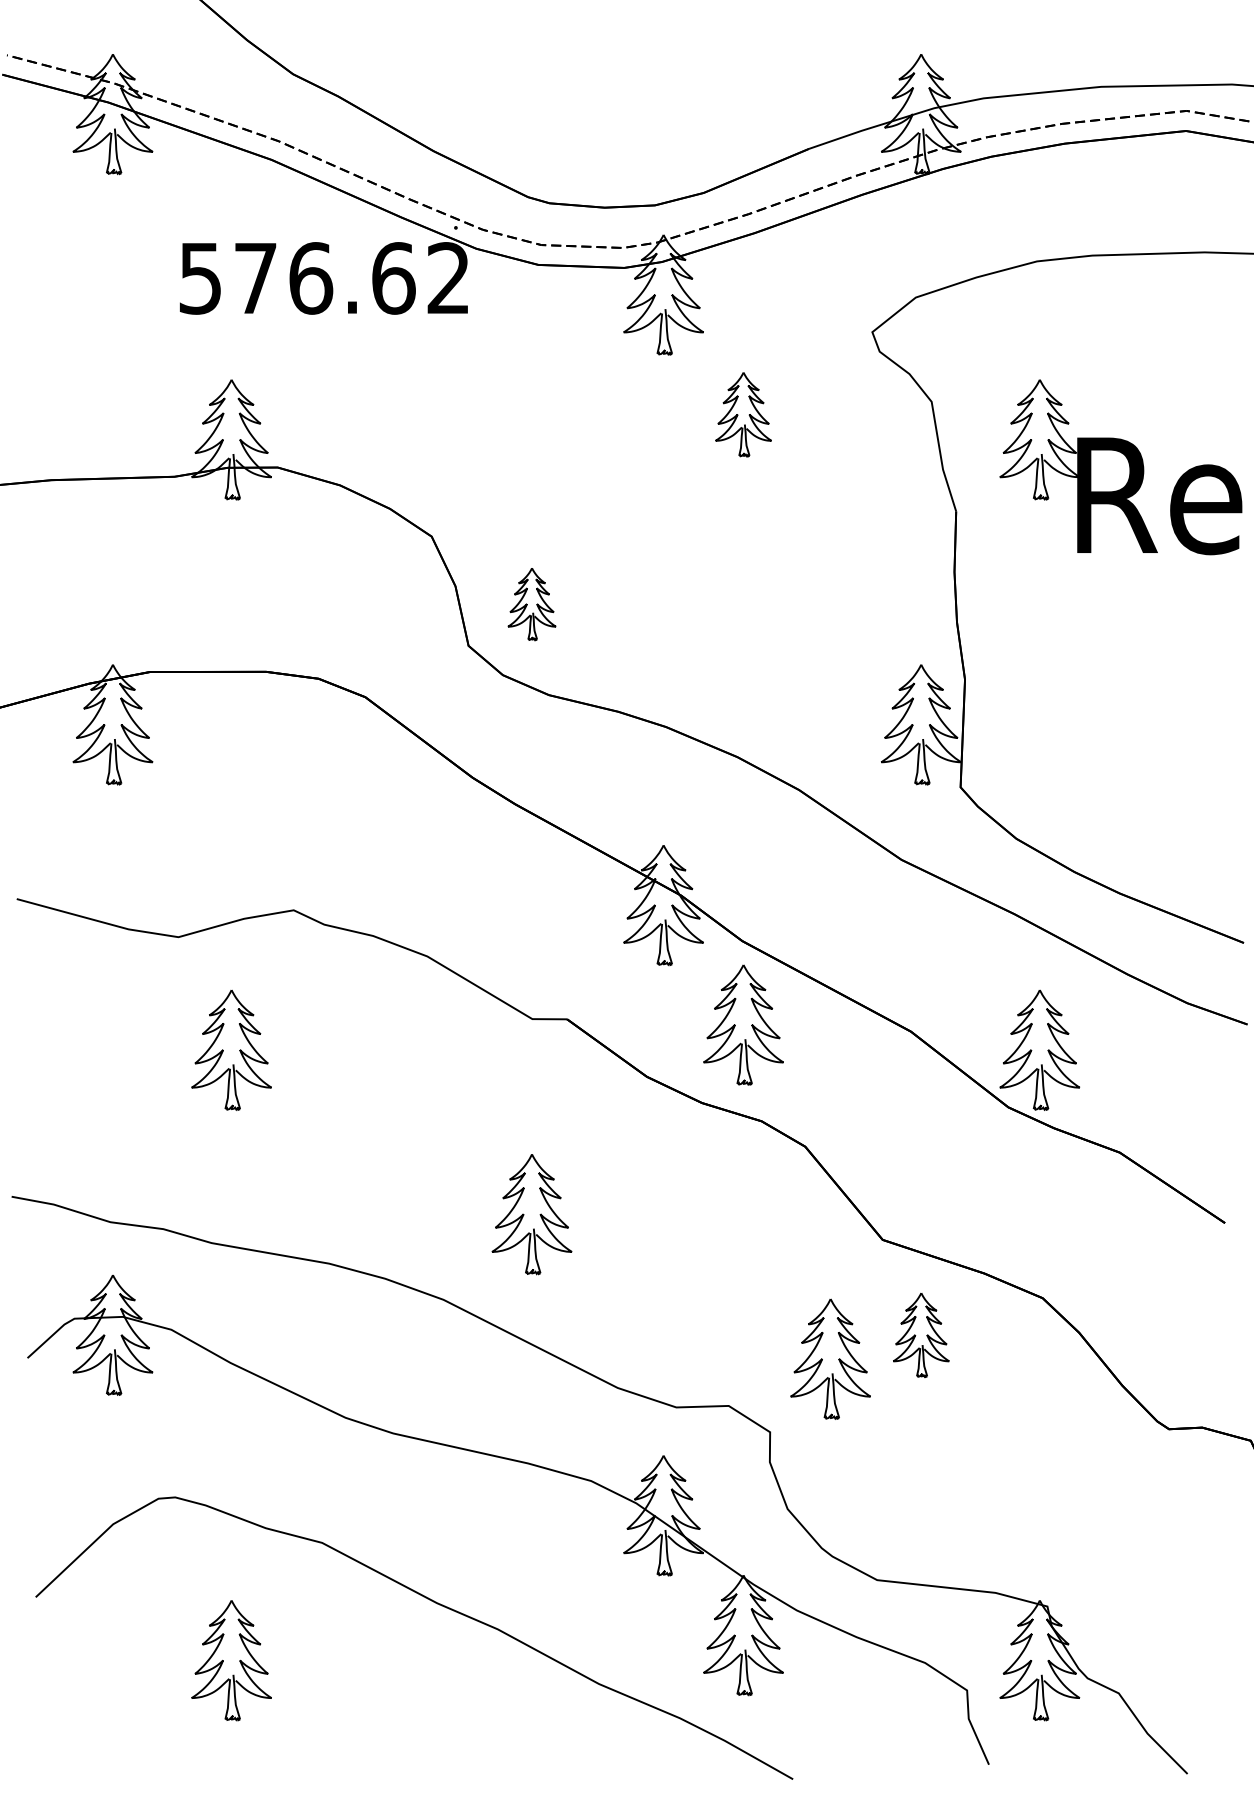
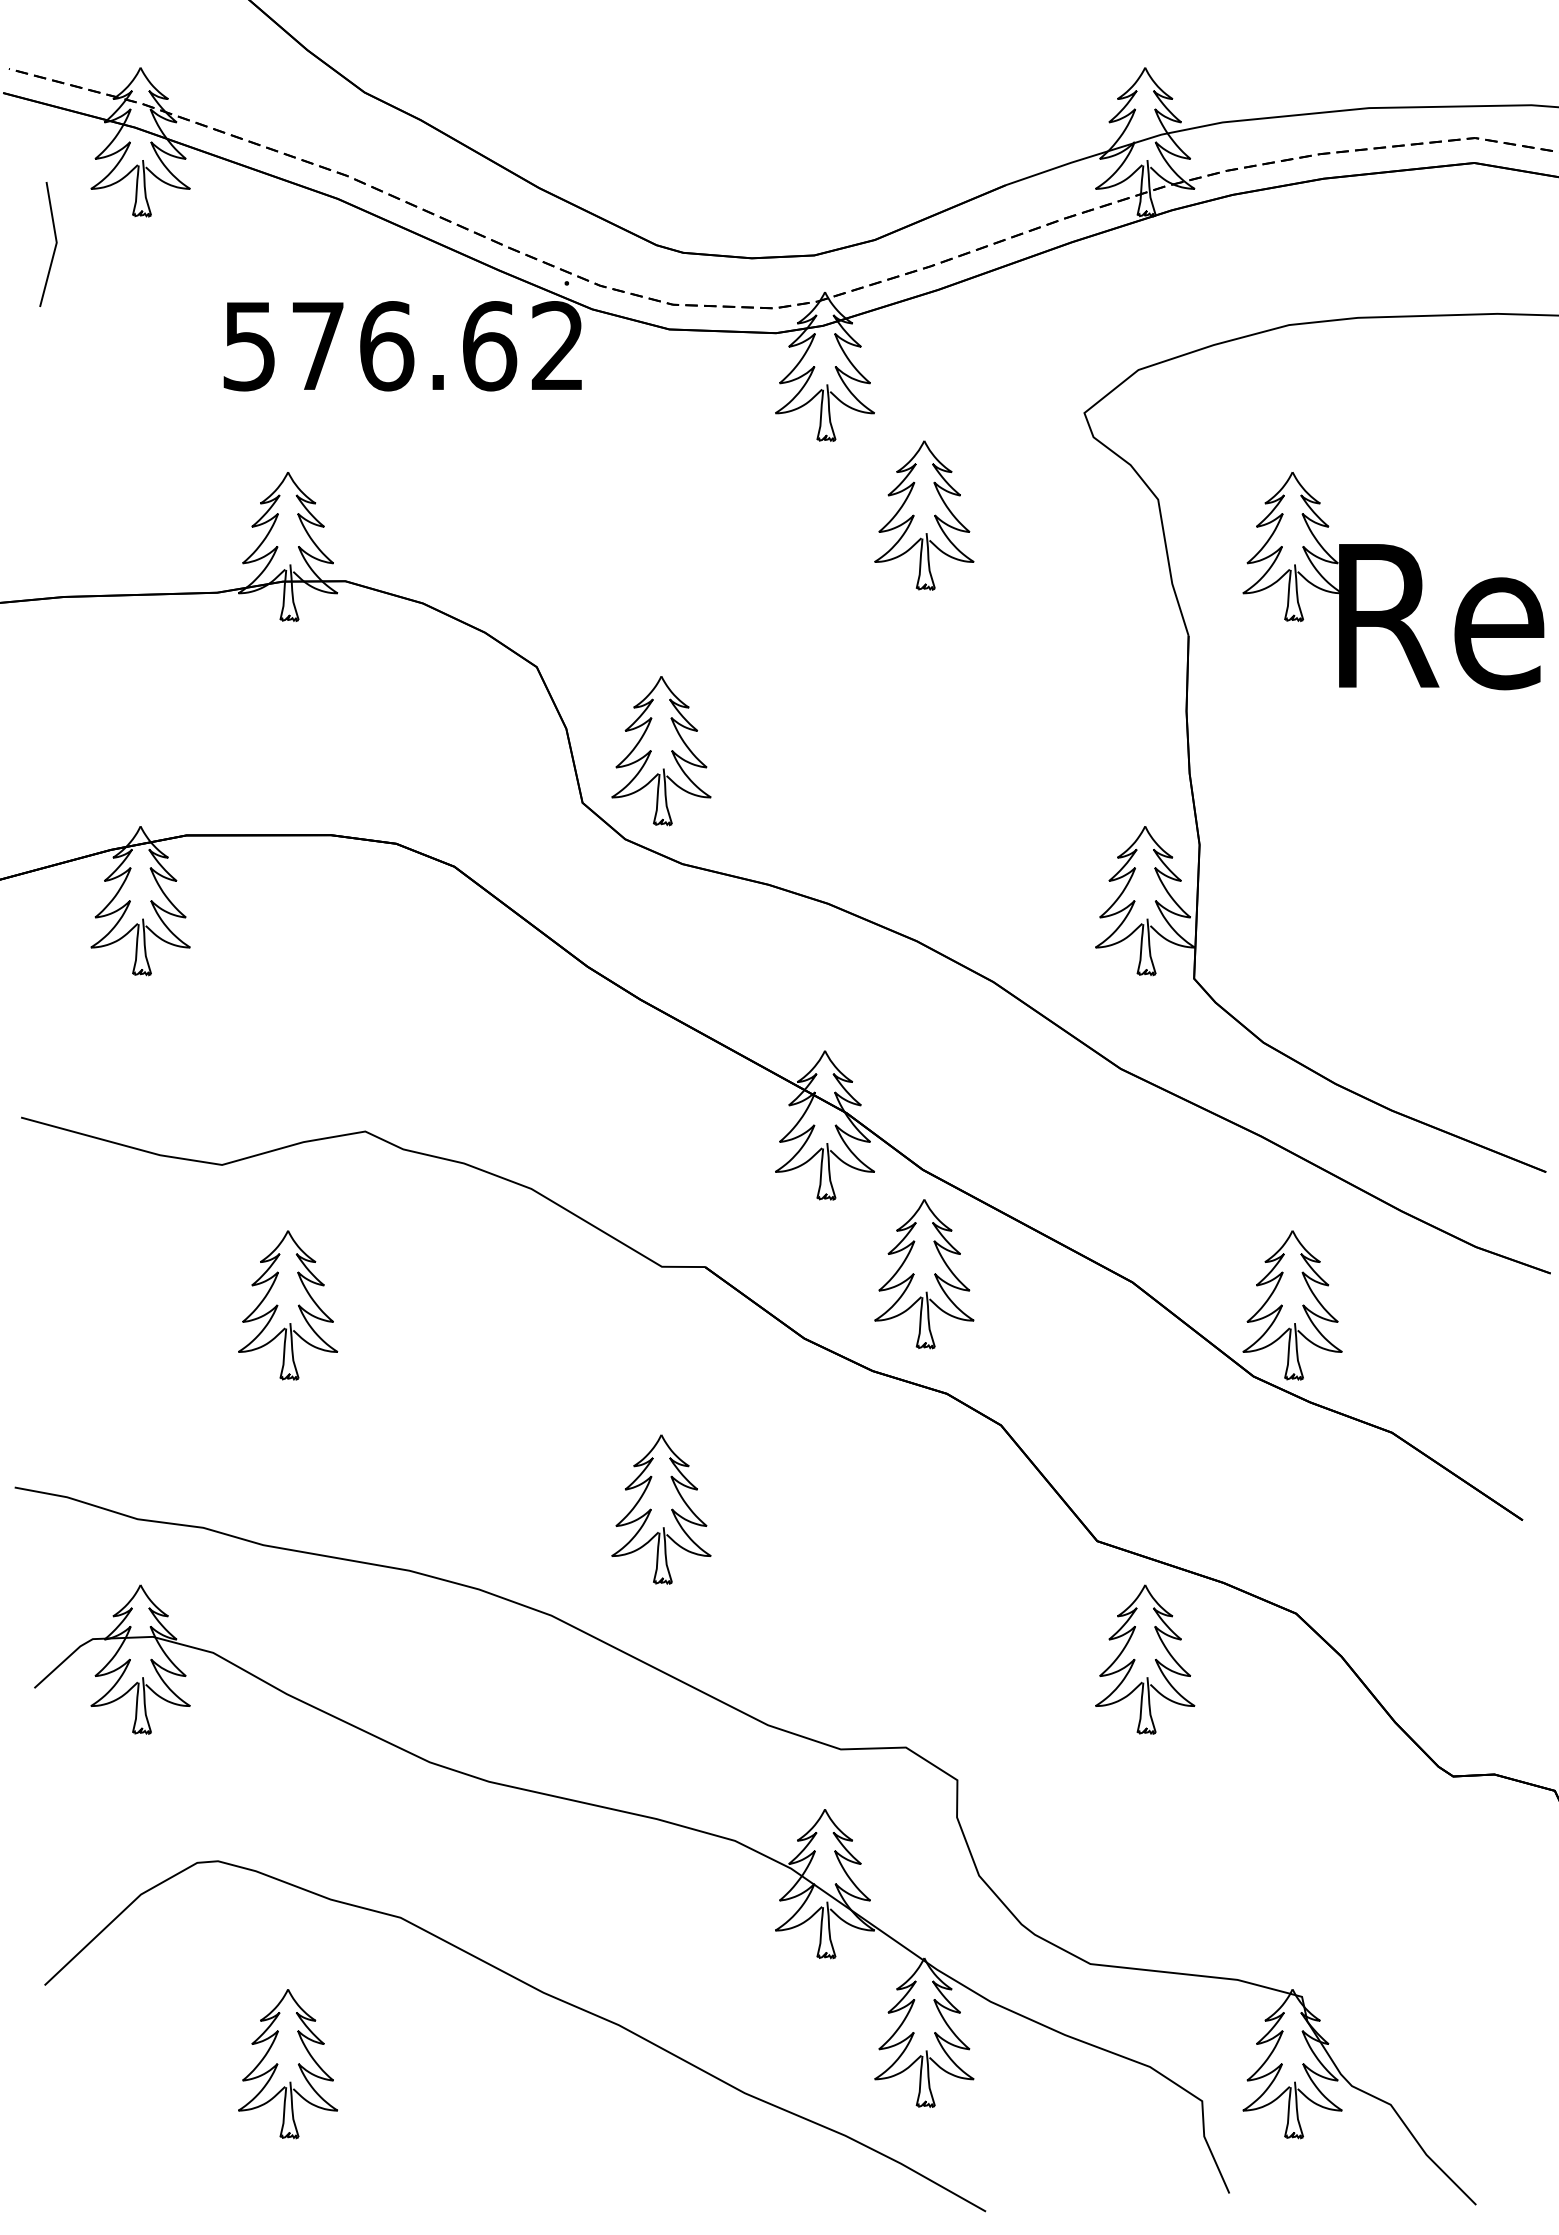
line: (43, 198) -> (54, 246), added
part: (743, 414) -> (924, 515), size x1.43
part: (532, 604) -> (661, 751), size x1.67
part: (921, 1335) -> (1145, 1659), size x1.43
part: (830, 1359) -> (1032, 1689), removed

